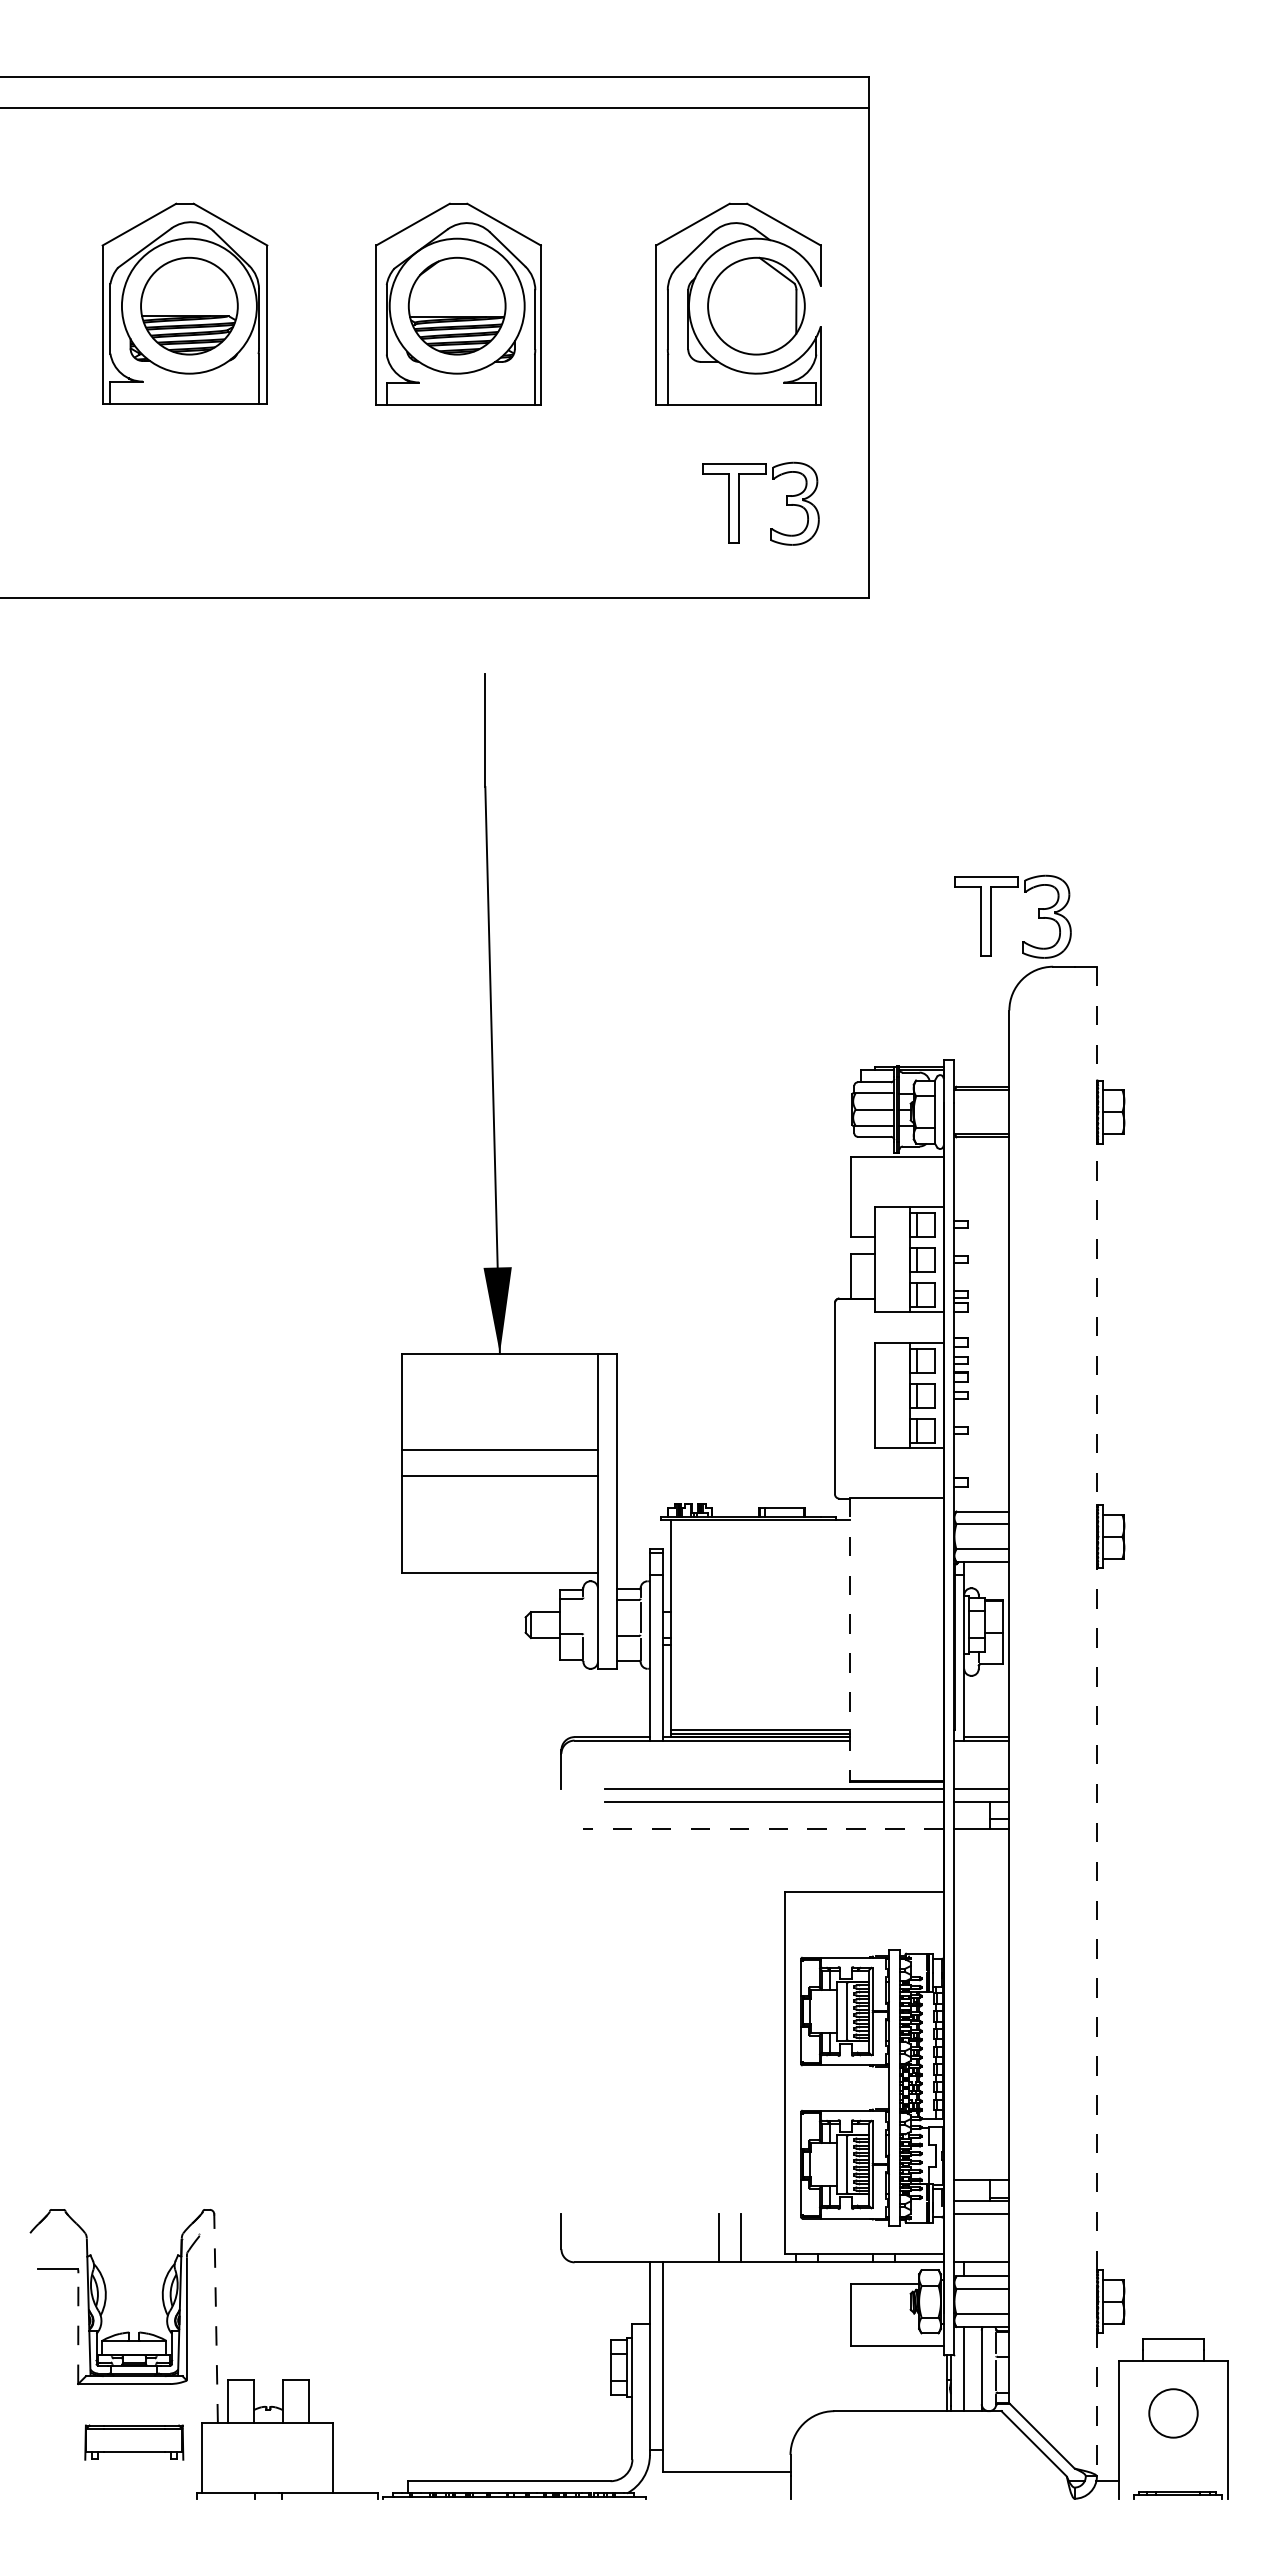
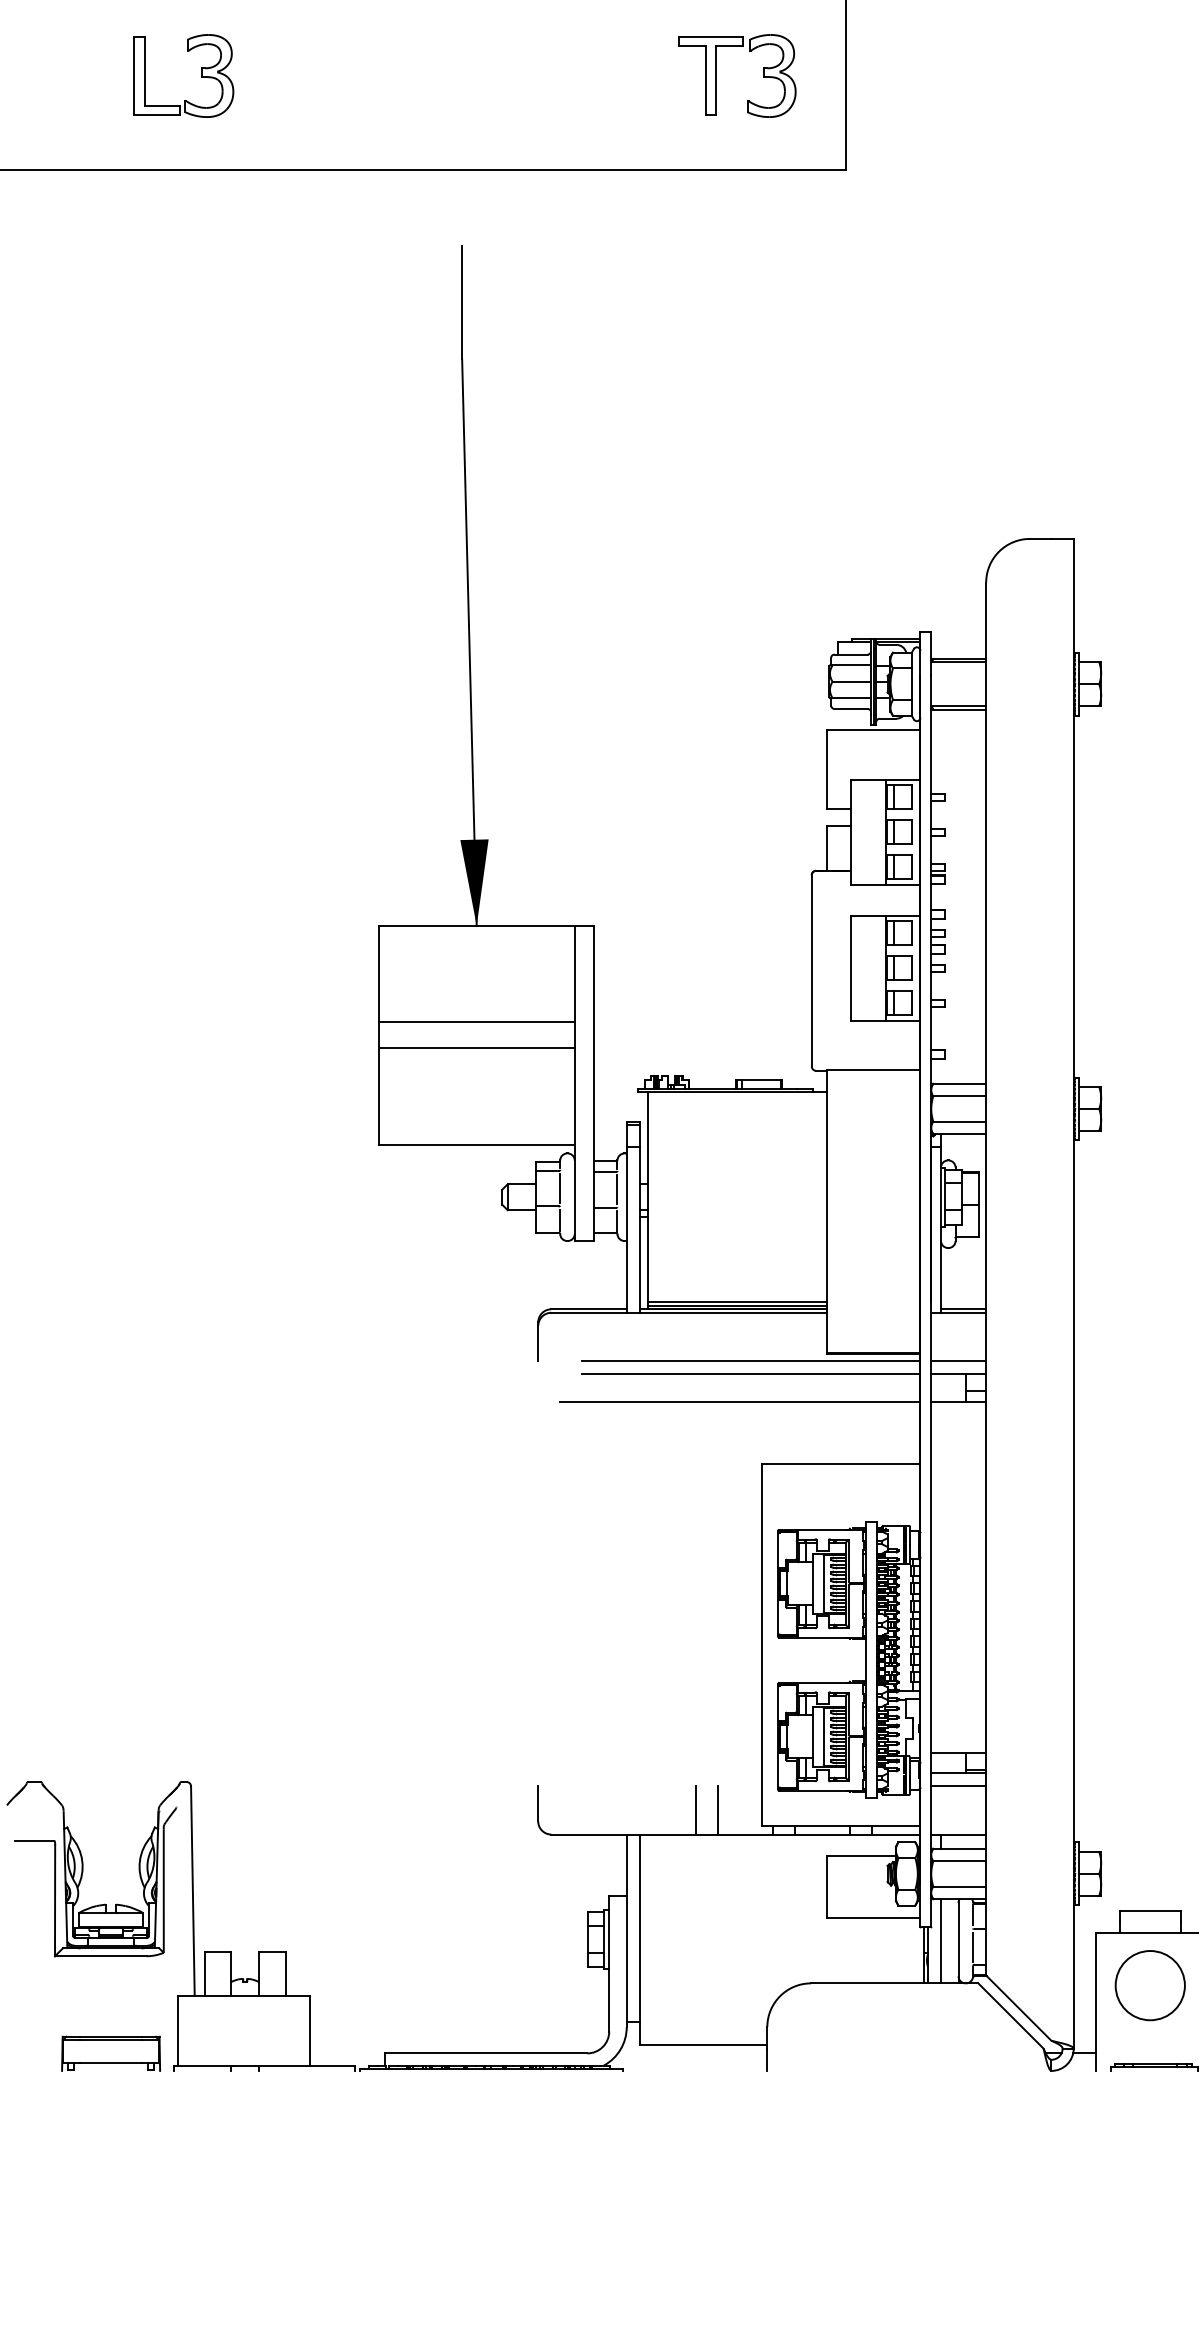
part: (224, 503) -> (201, 75), added
part: (991, 916) -> (968, 488), removed
line: (583, 1615) -> (560, 1187), added
line: (850, 1639) -> (827, 1211), dashed -> solid
line: (1096, 1721) -> (1073, 1293), dashed -> solid
line: (762, 1829) -> (739, 1401), dashed -> solid
line: (216, 2318) -> (193, 1890), dashed -> solid
line: (78, 2328) -> (55, 1900), dashed -> solid
circle: (1173, 2413) -> (1150, 1985), size x1.43
part: (134, 2442) -> (111, 2053), moved

